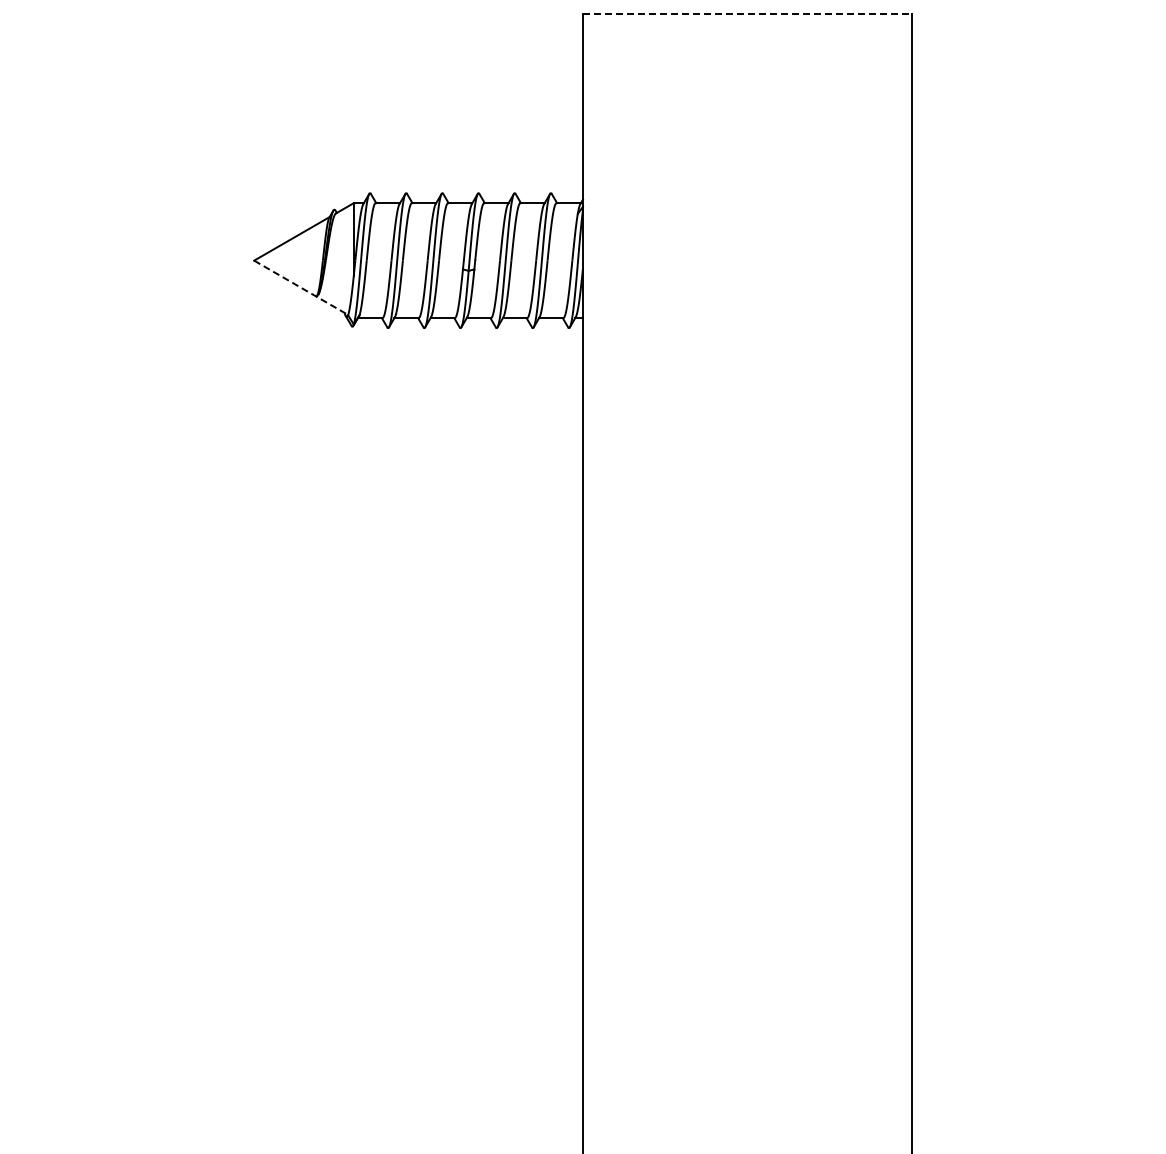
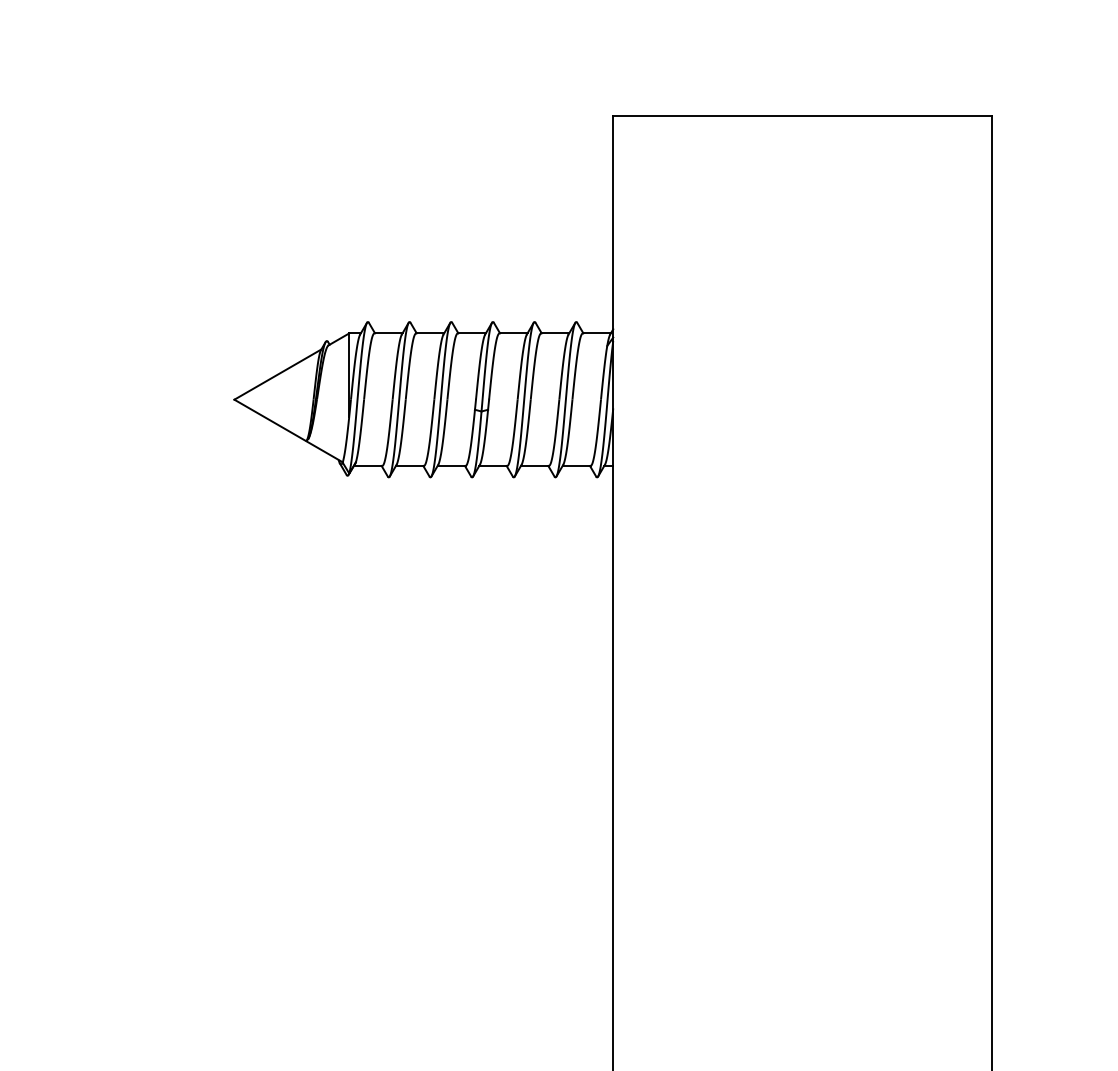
line: (747, 14) -> (802, 116), dashed -> solid
line: (301, 288) -> (288, 431), dashed -> solid

